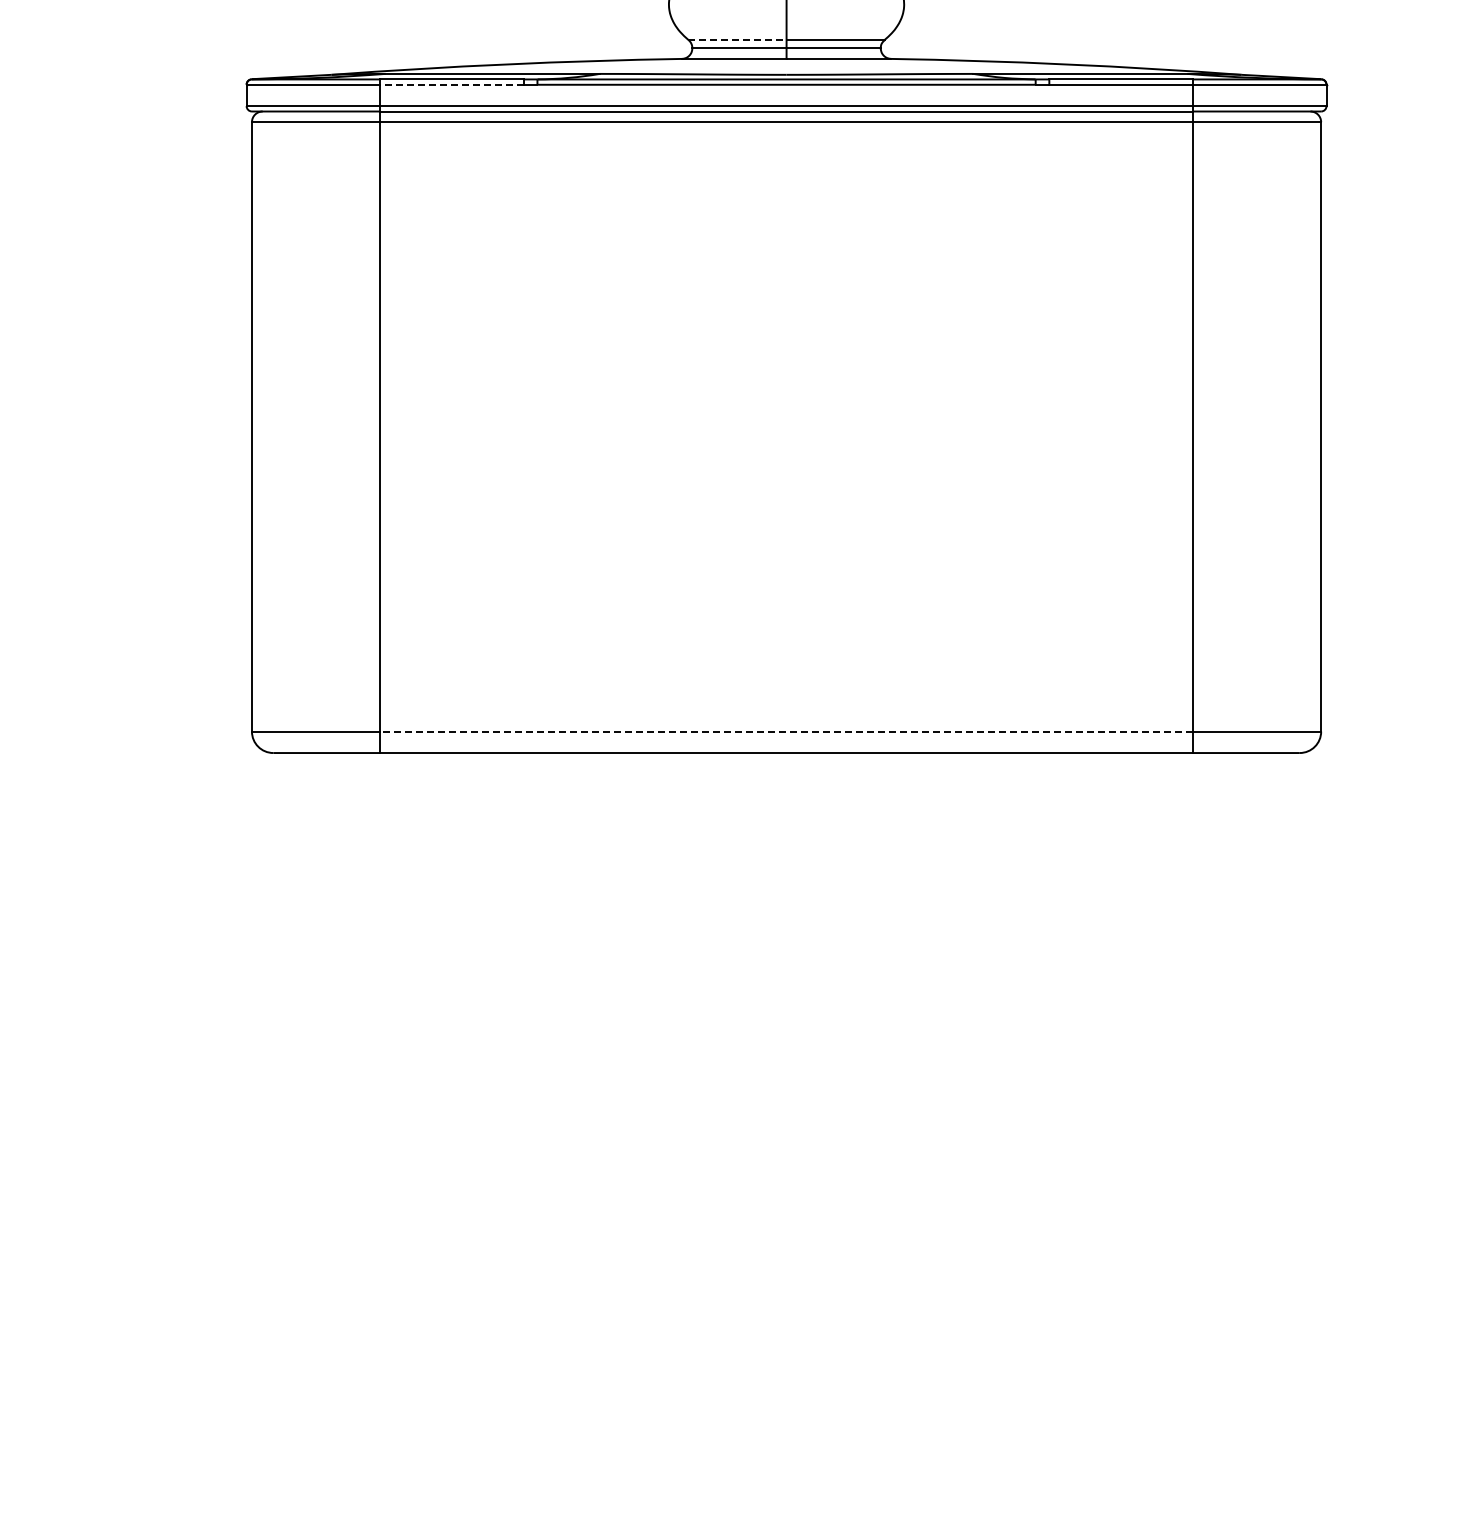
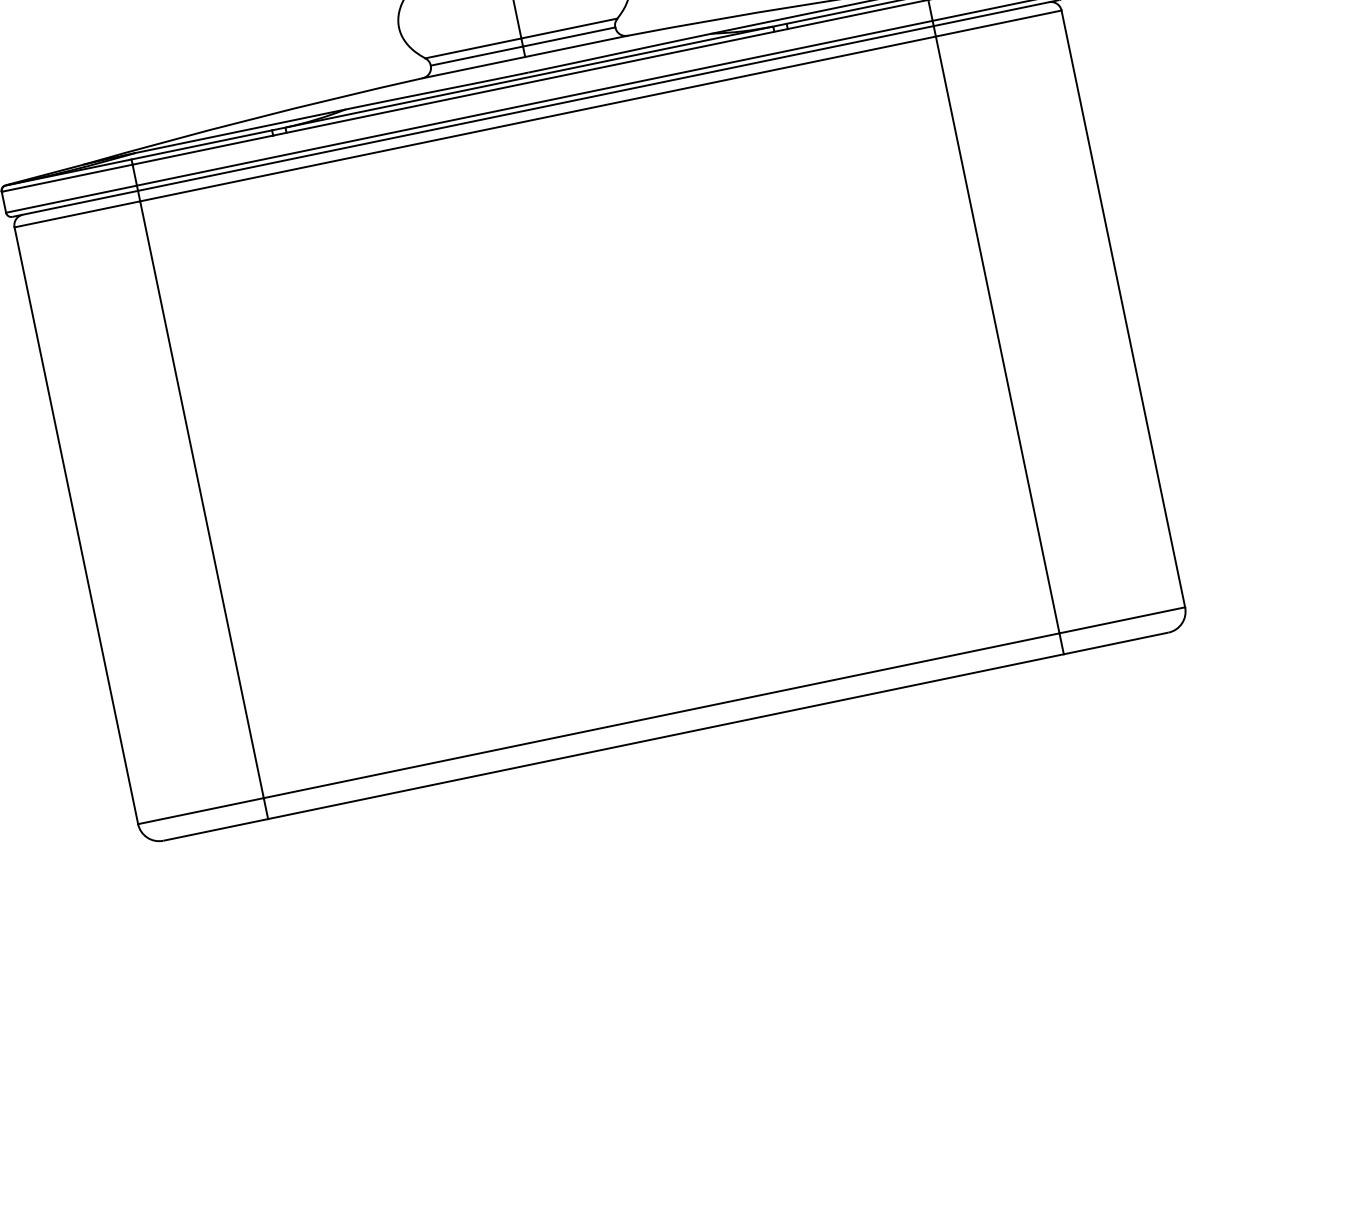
line: (738, 40) -> (474, 48), dashed -> solid
line: (452, 84) -> (203, 149), dashed -> solid
line: (786, 731) -> (661, 715), dashed -> solid

